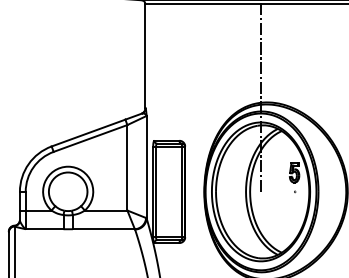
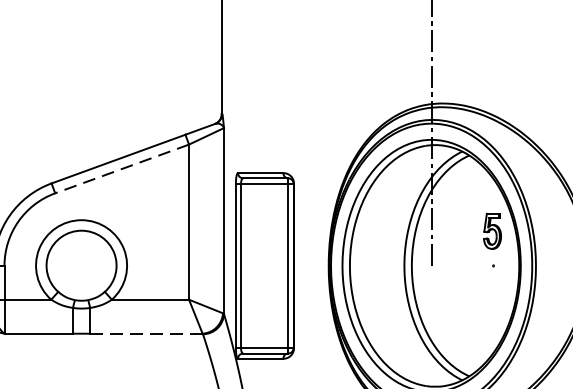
line: (90, 138) -> (122, 168), solid -> dashed
line: (103, 229) -> (145, 334), solid -> dashed

